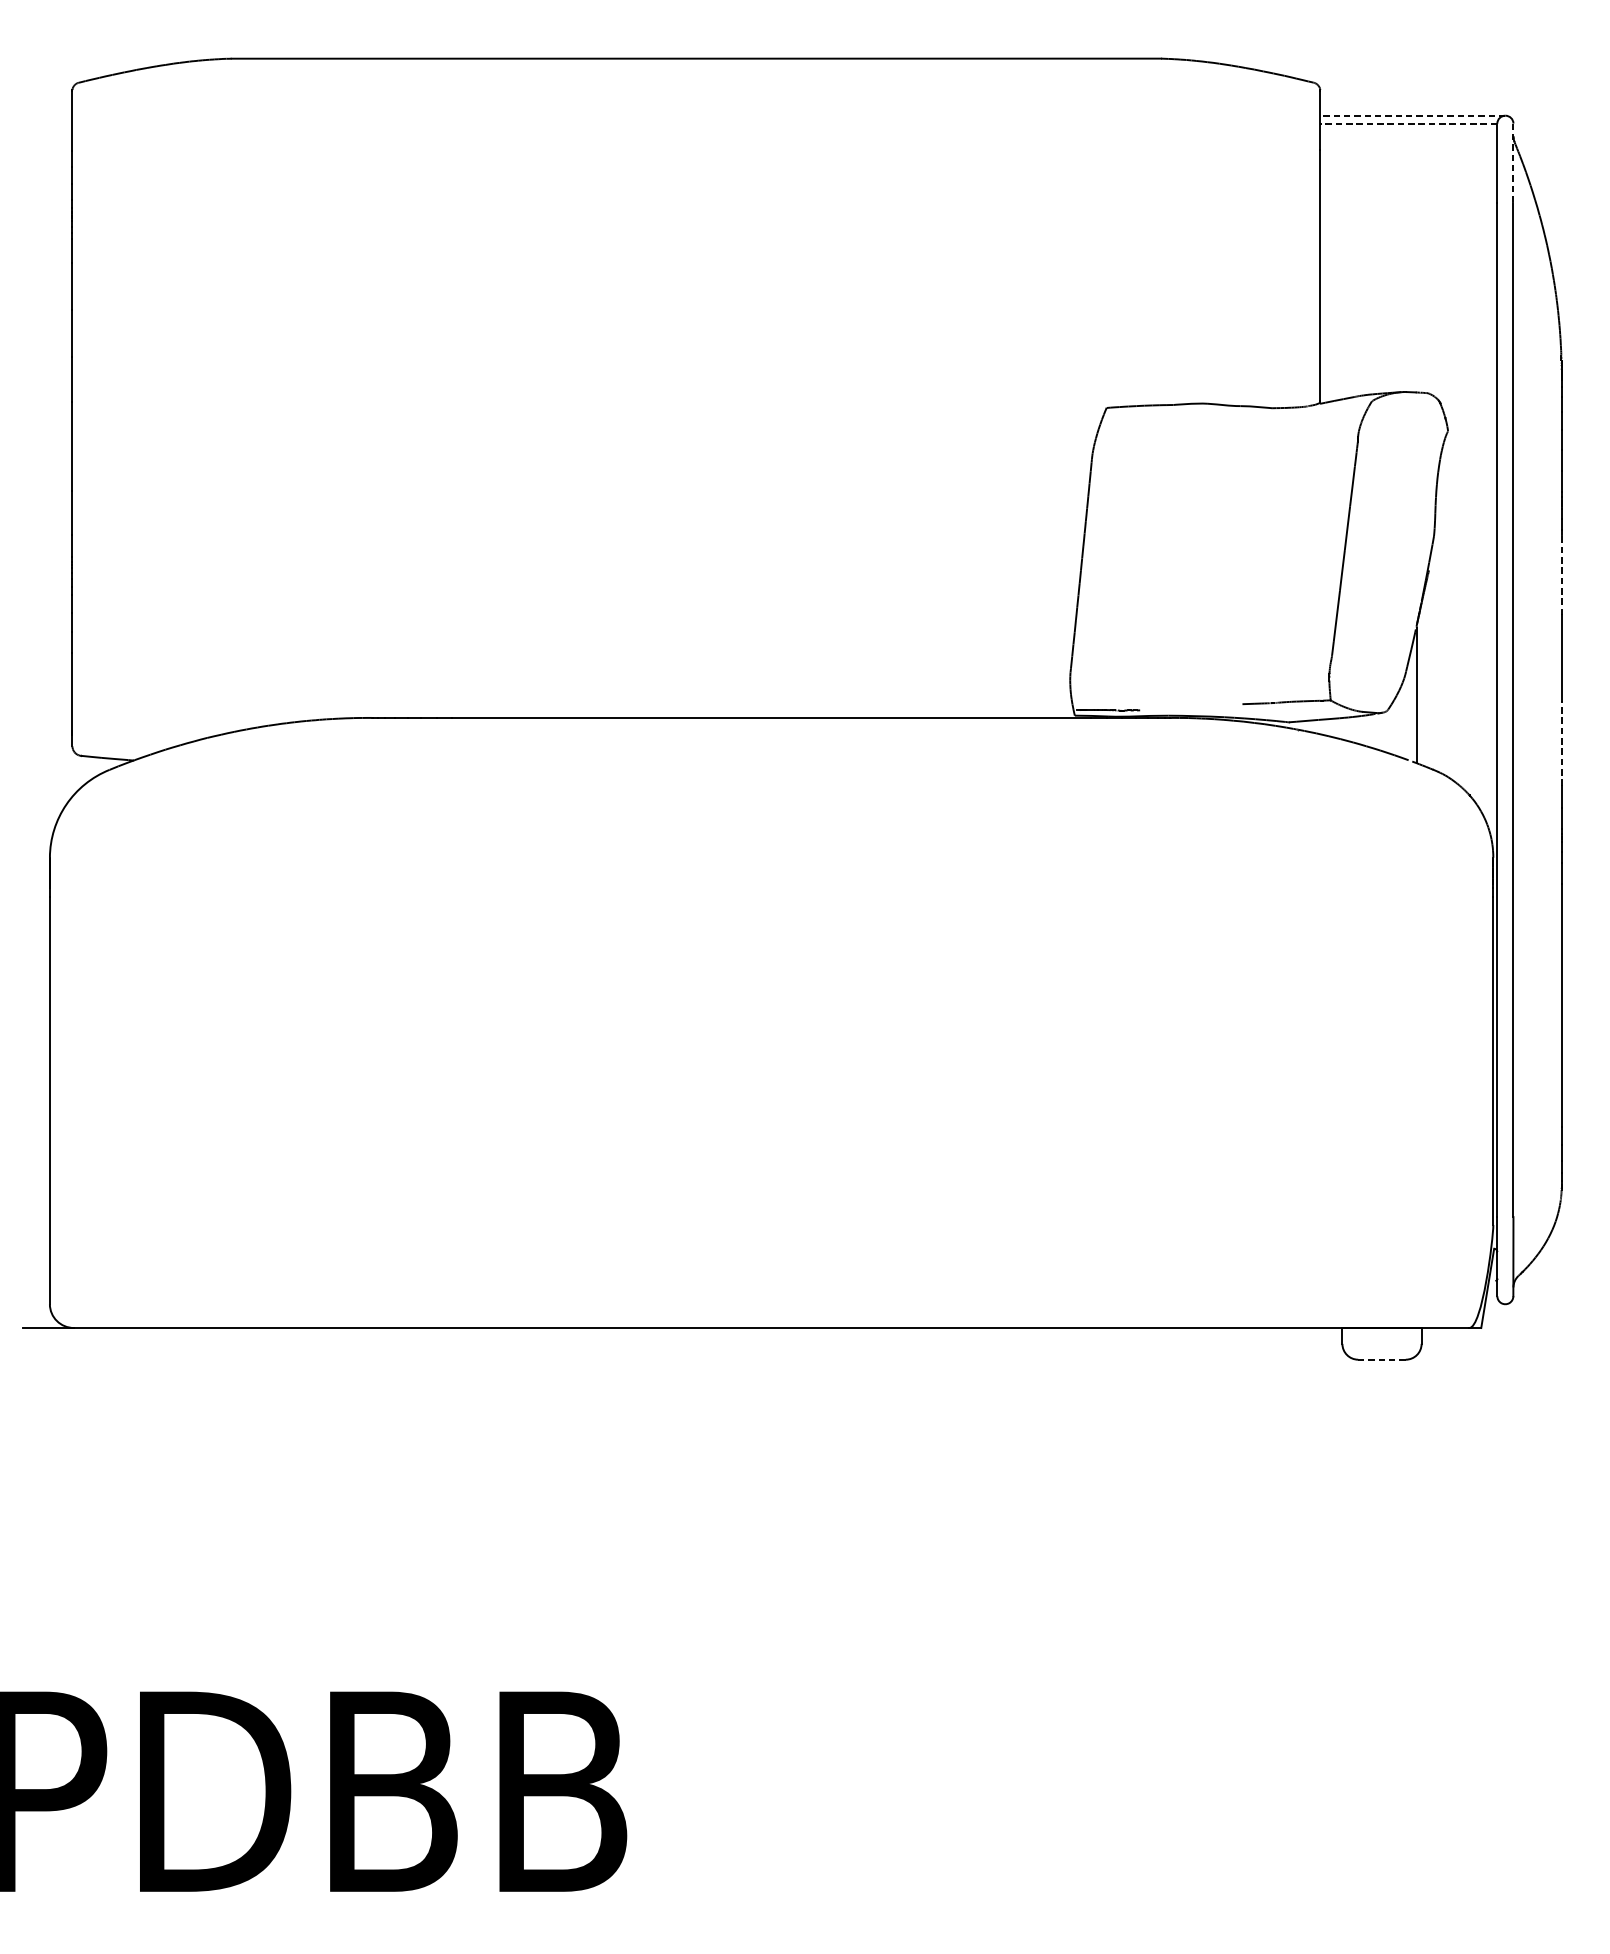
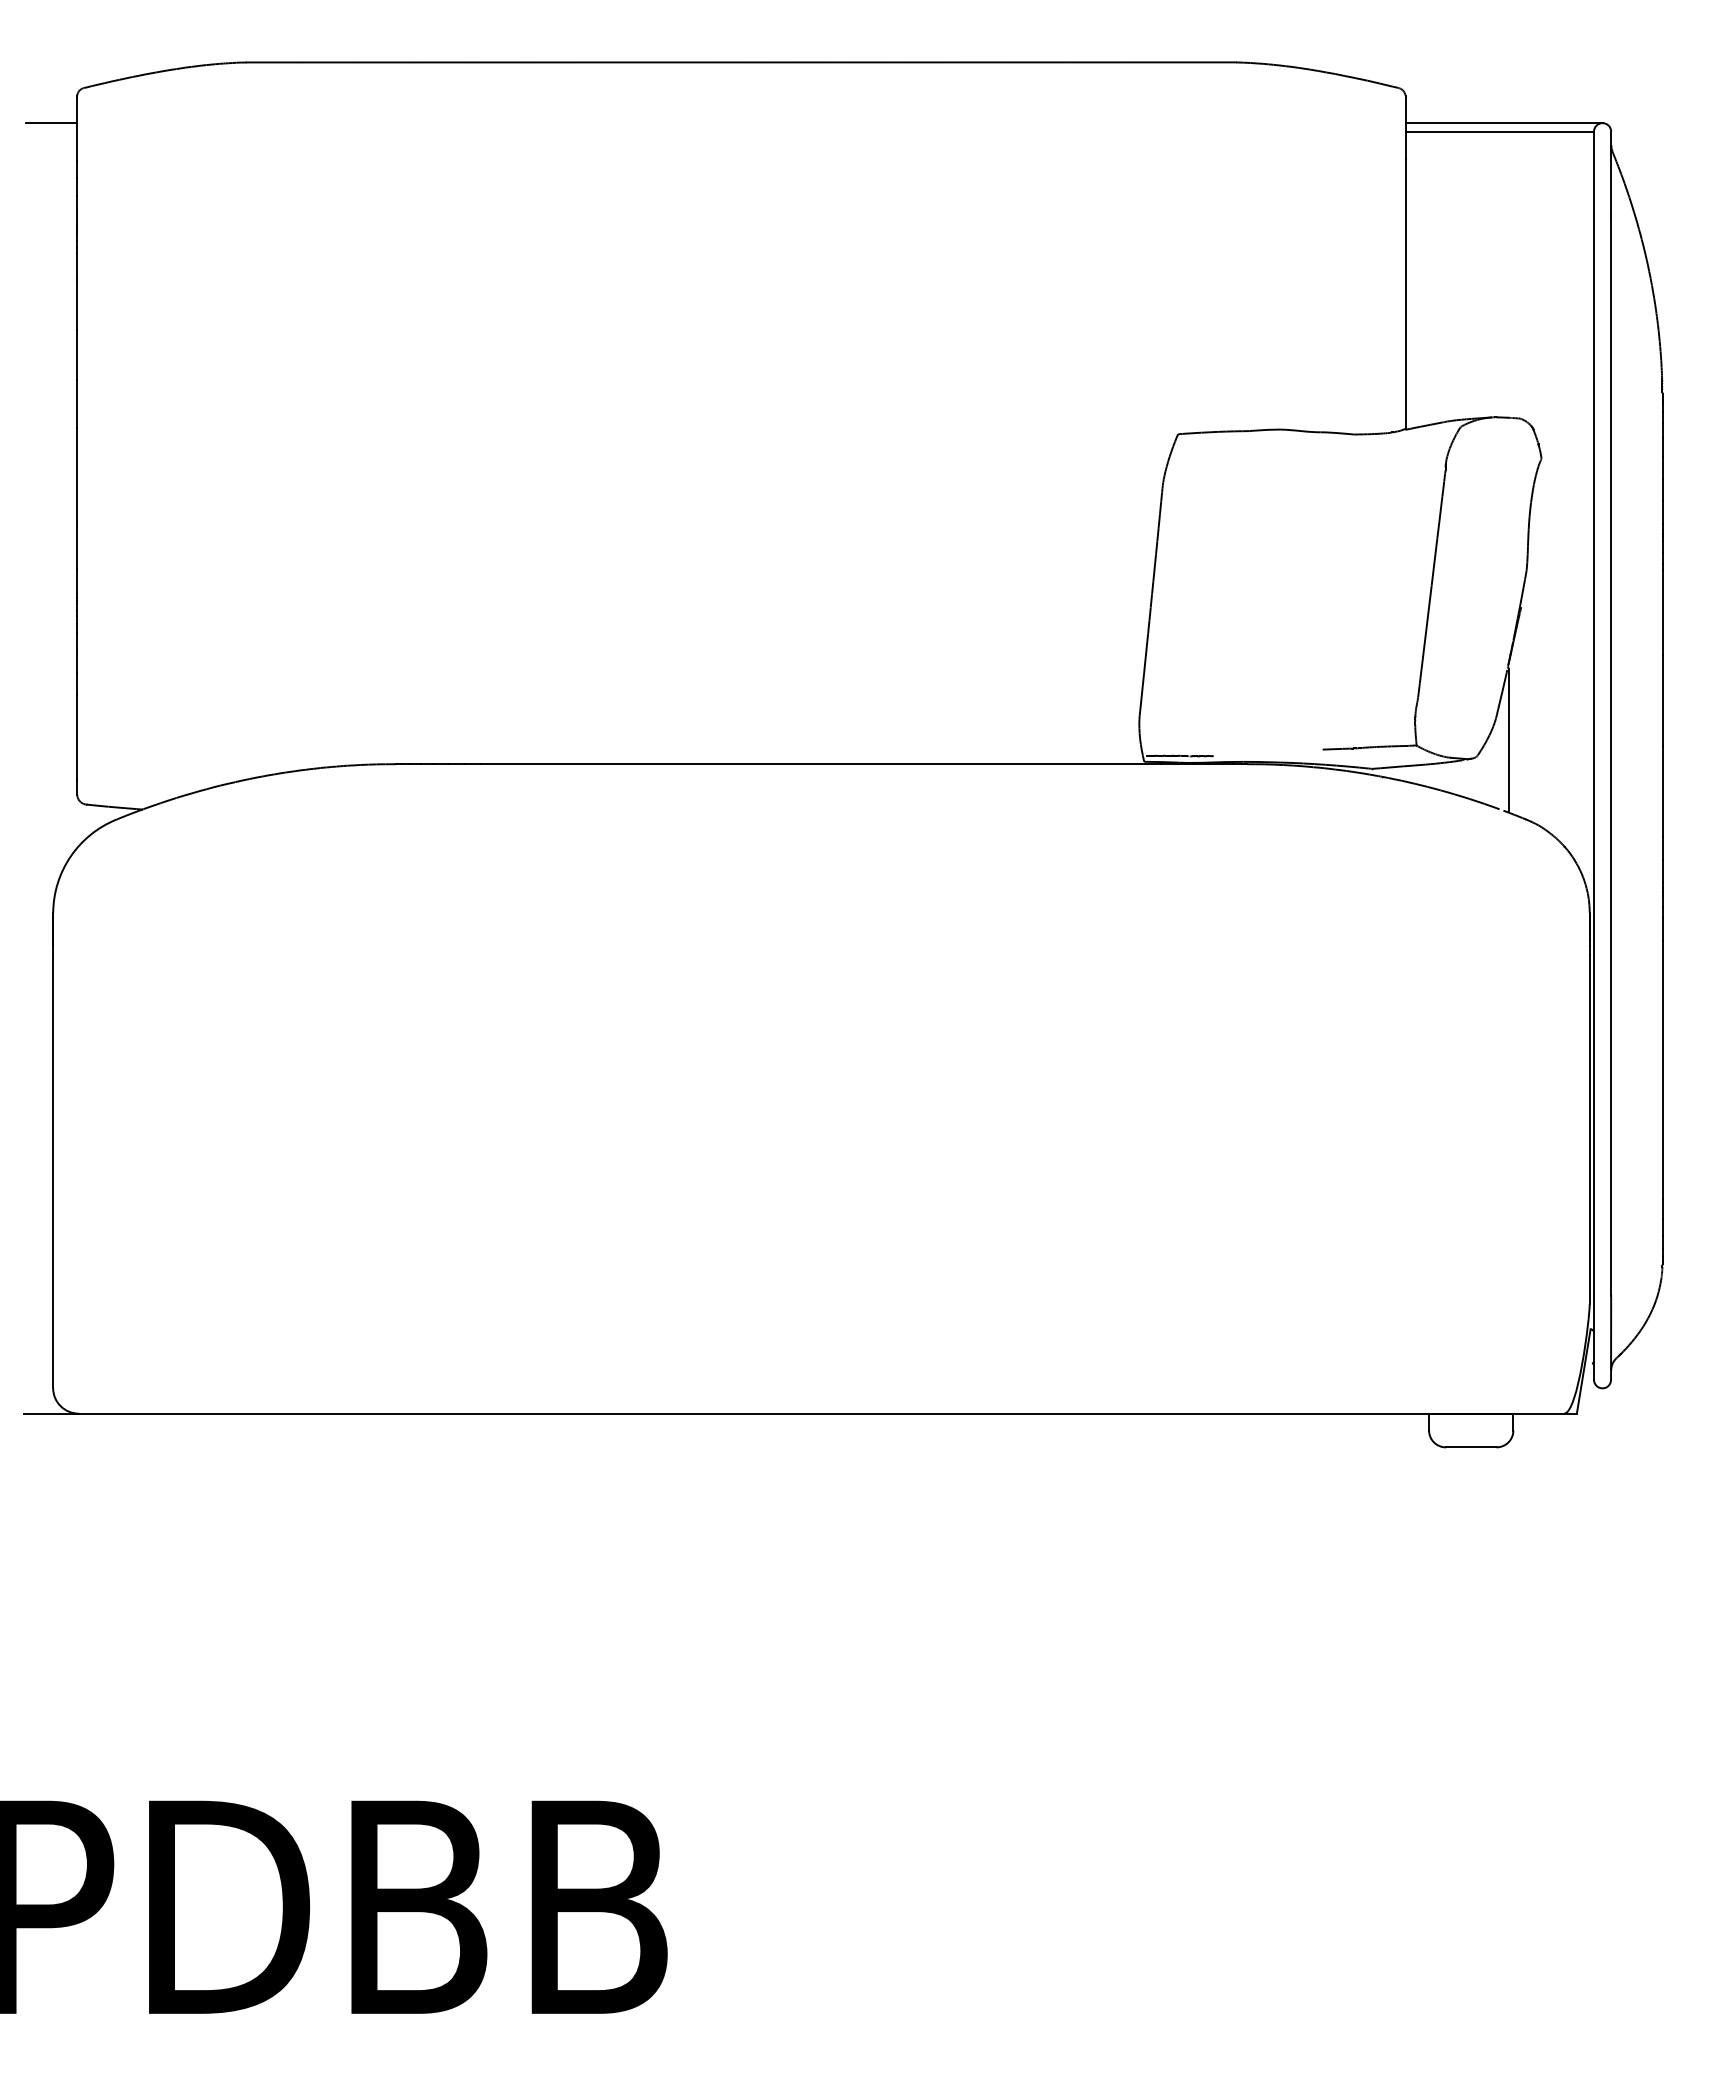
line: (48, 116) -> (51, 123), added
line: (1412, 116) -> (1503, 123), dashed -> solid
line: (1408, 123) -> (1499, 131), dashed -> solid
line: (1513, 163) -> (1611, 174), dashed -> solid
line: (1561, 575) -> (1662, 612), dashed -> solid
line: (1561, 742) -> (1662, 790), dashed -> solid
line: (1381, 1359) -> (1470, 1447), dashed -> solid

